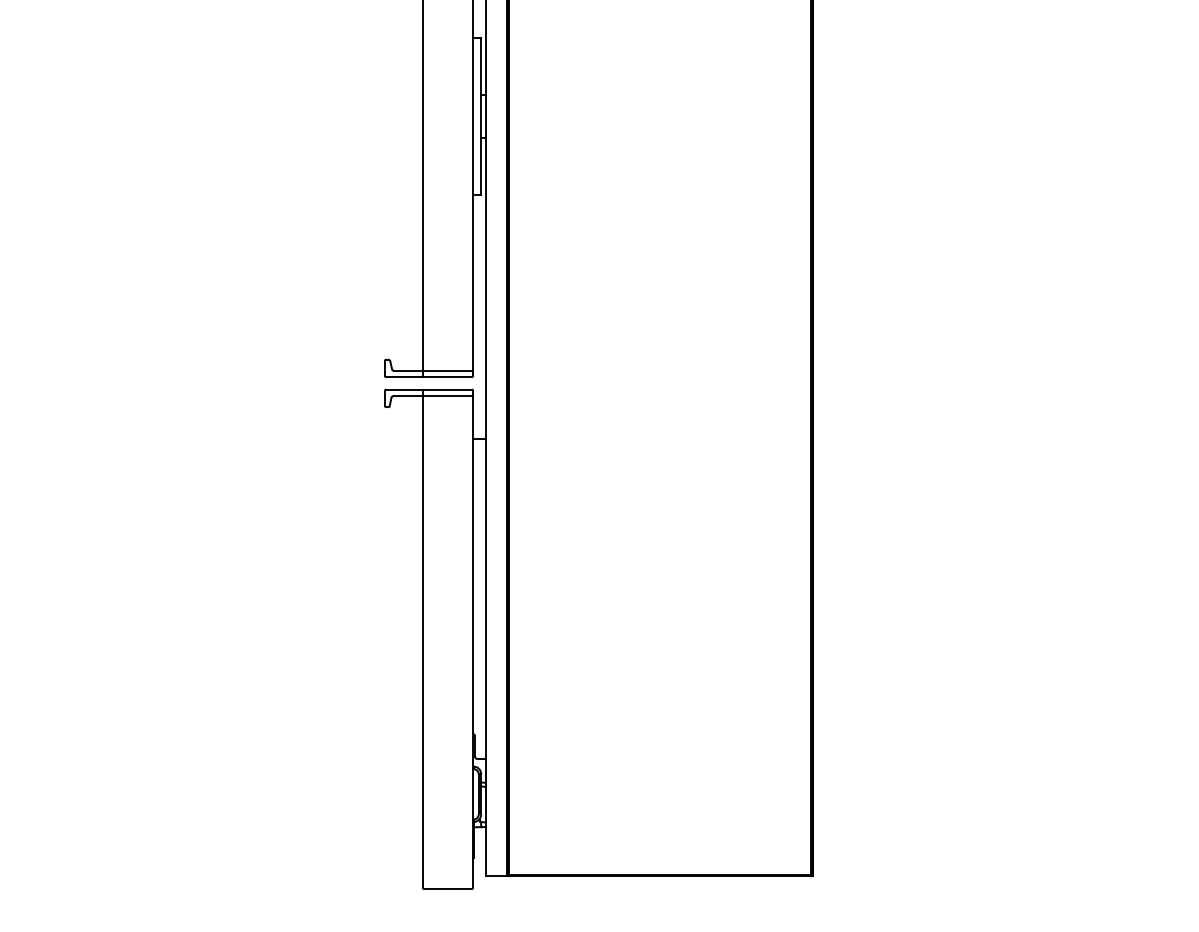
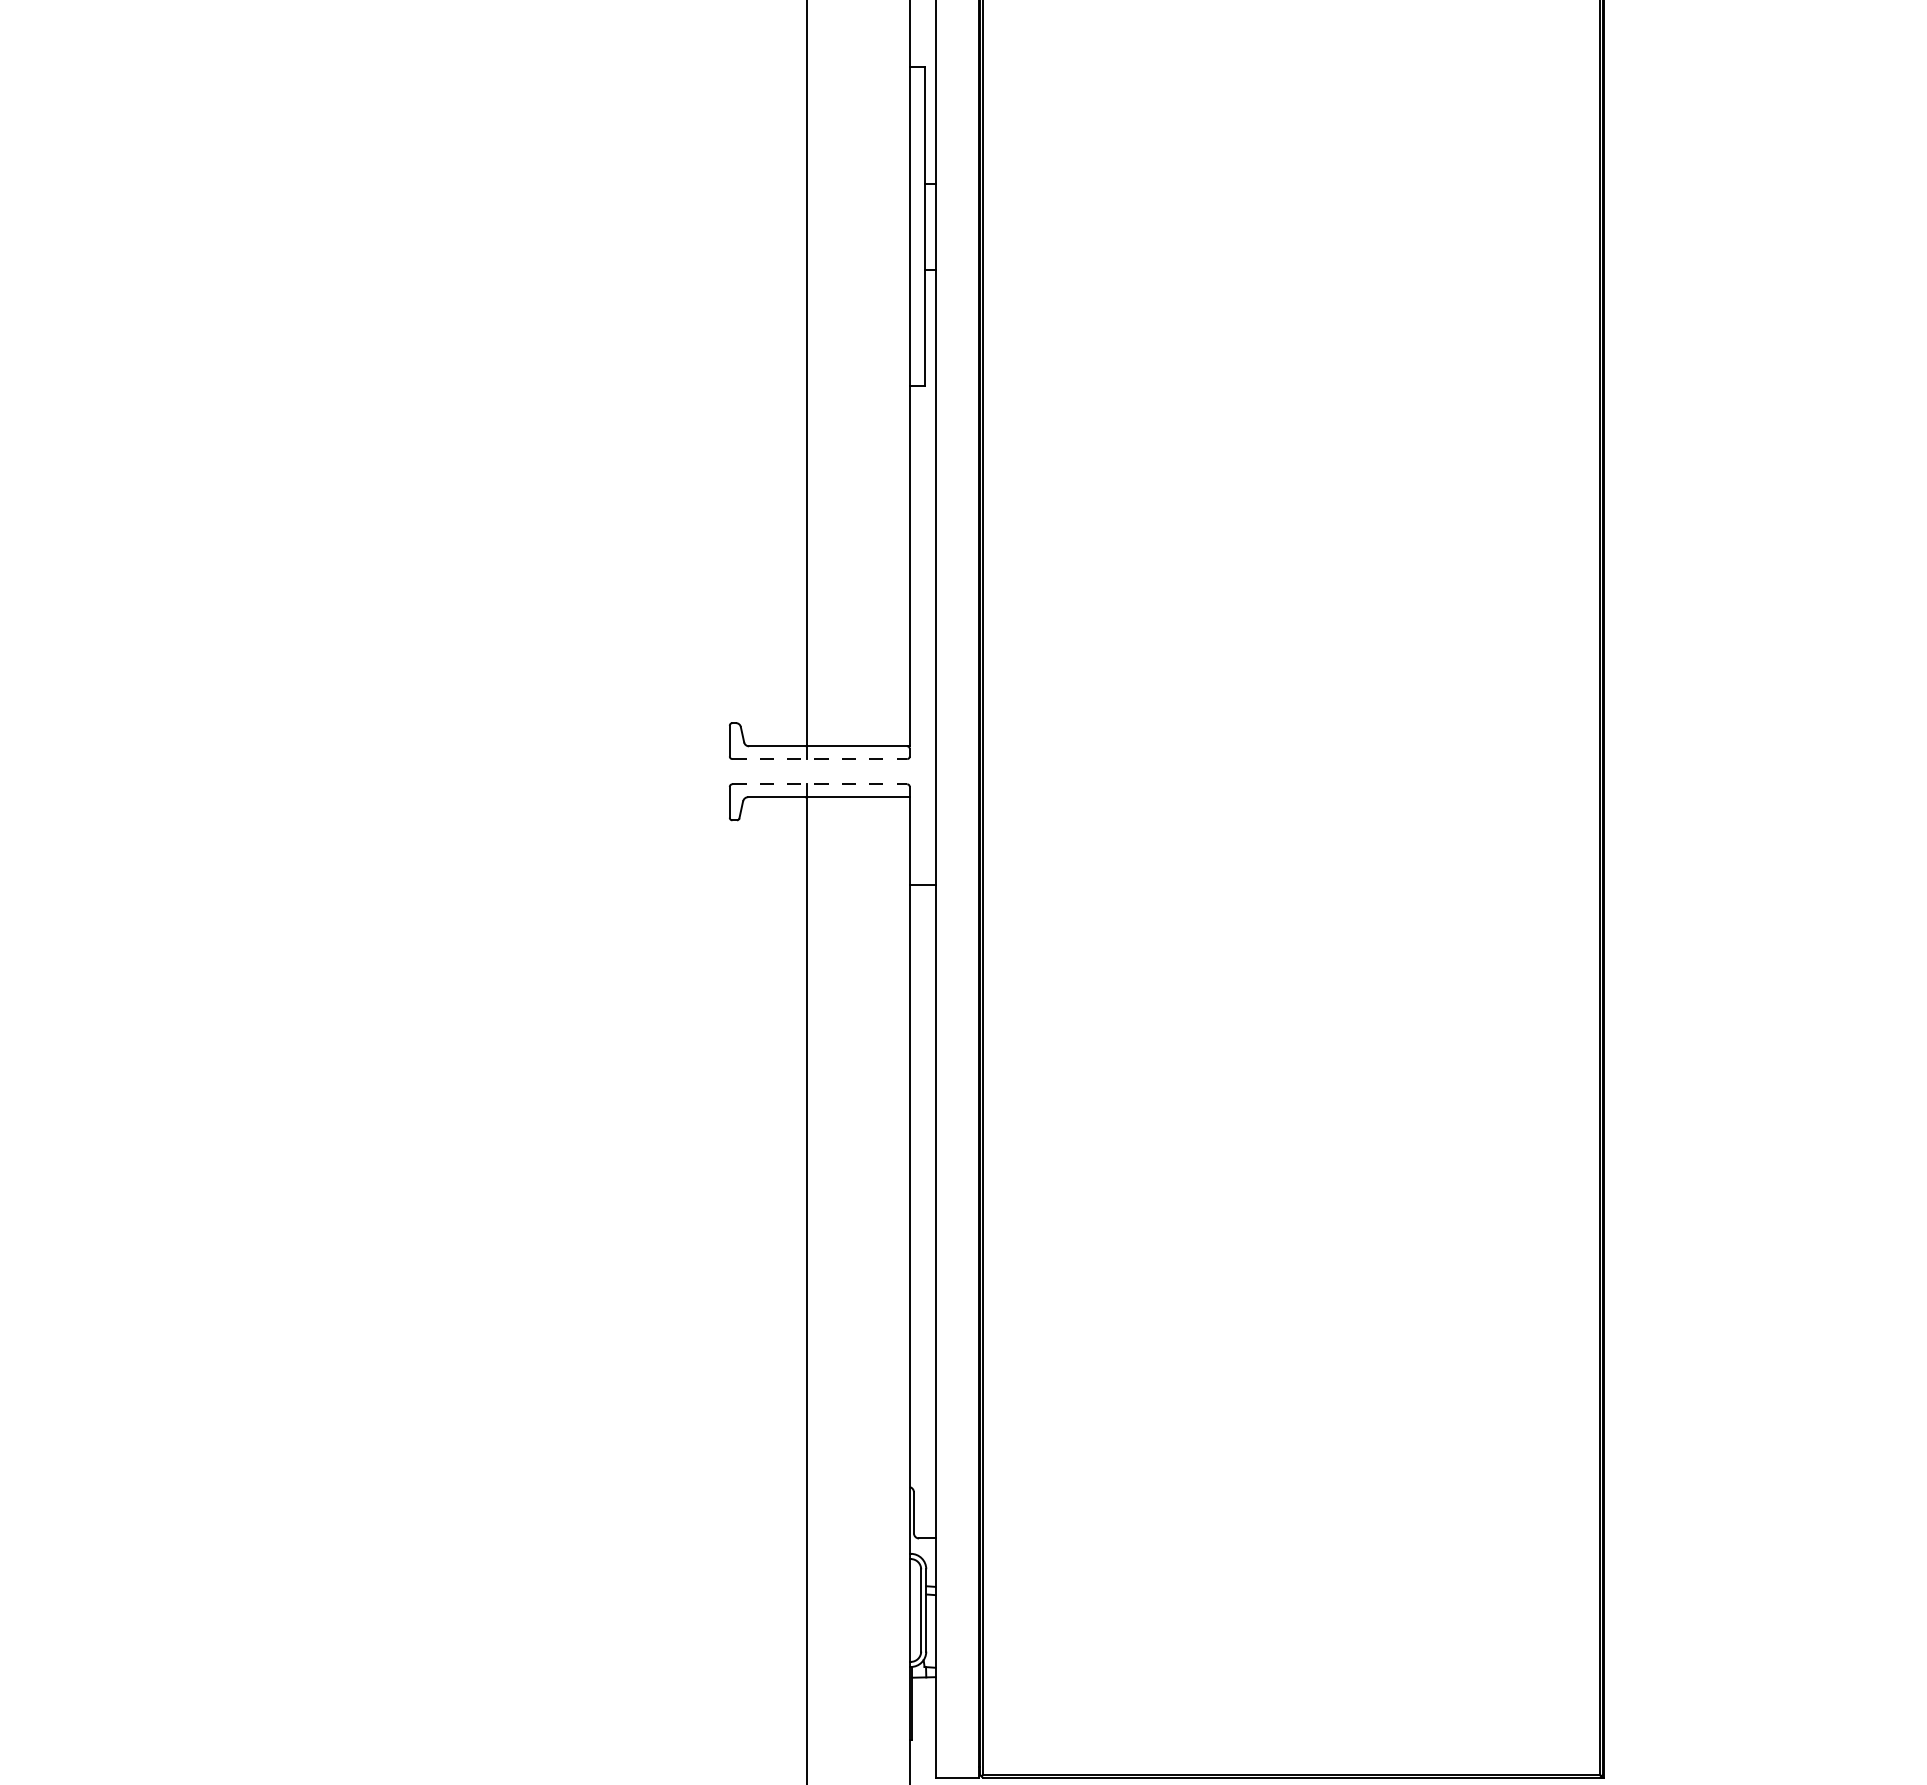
line: (429, 377) -> (820, 759), solid -> dashed
line: (429, 389) -> (820, 784), solid -> dashed

